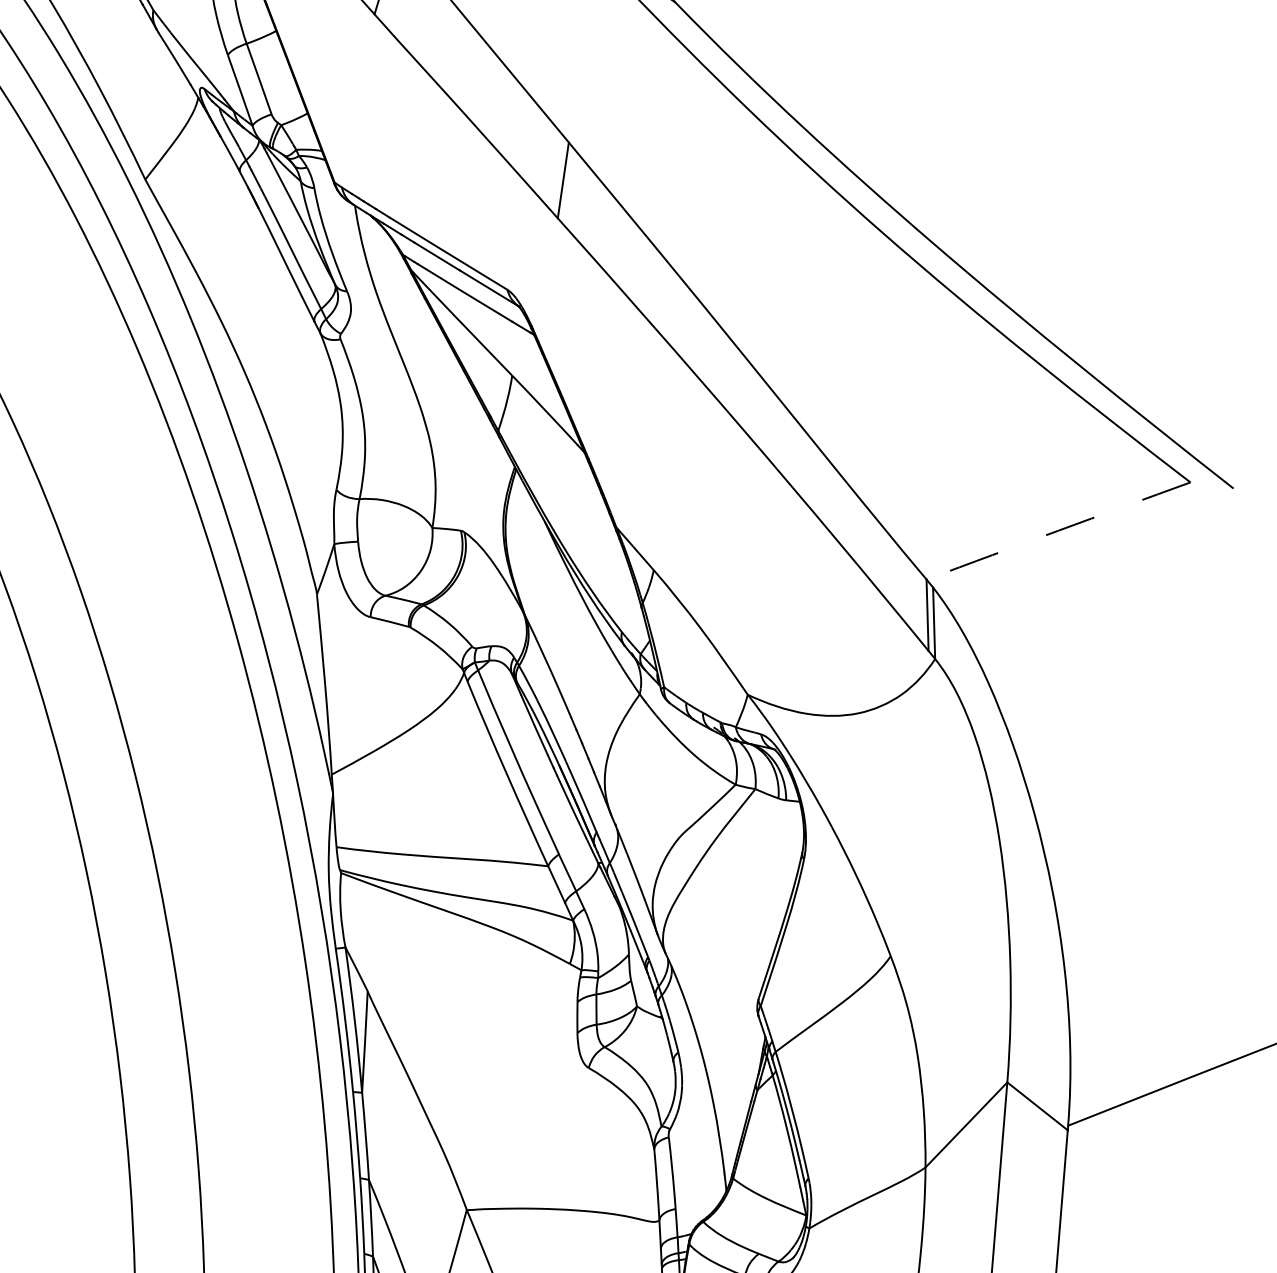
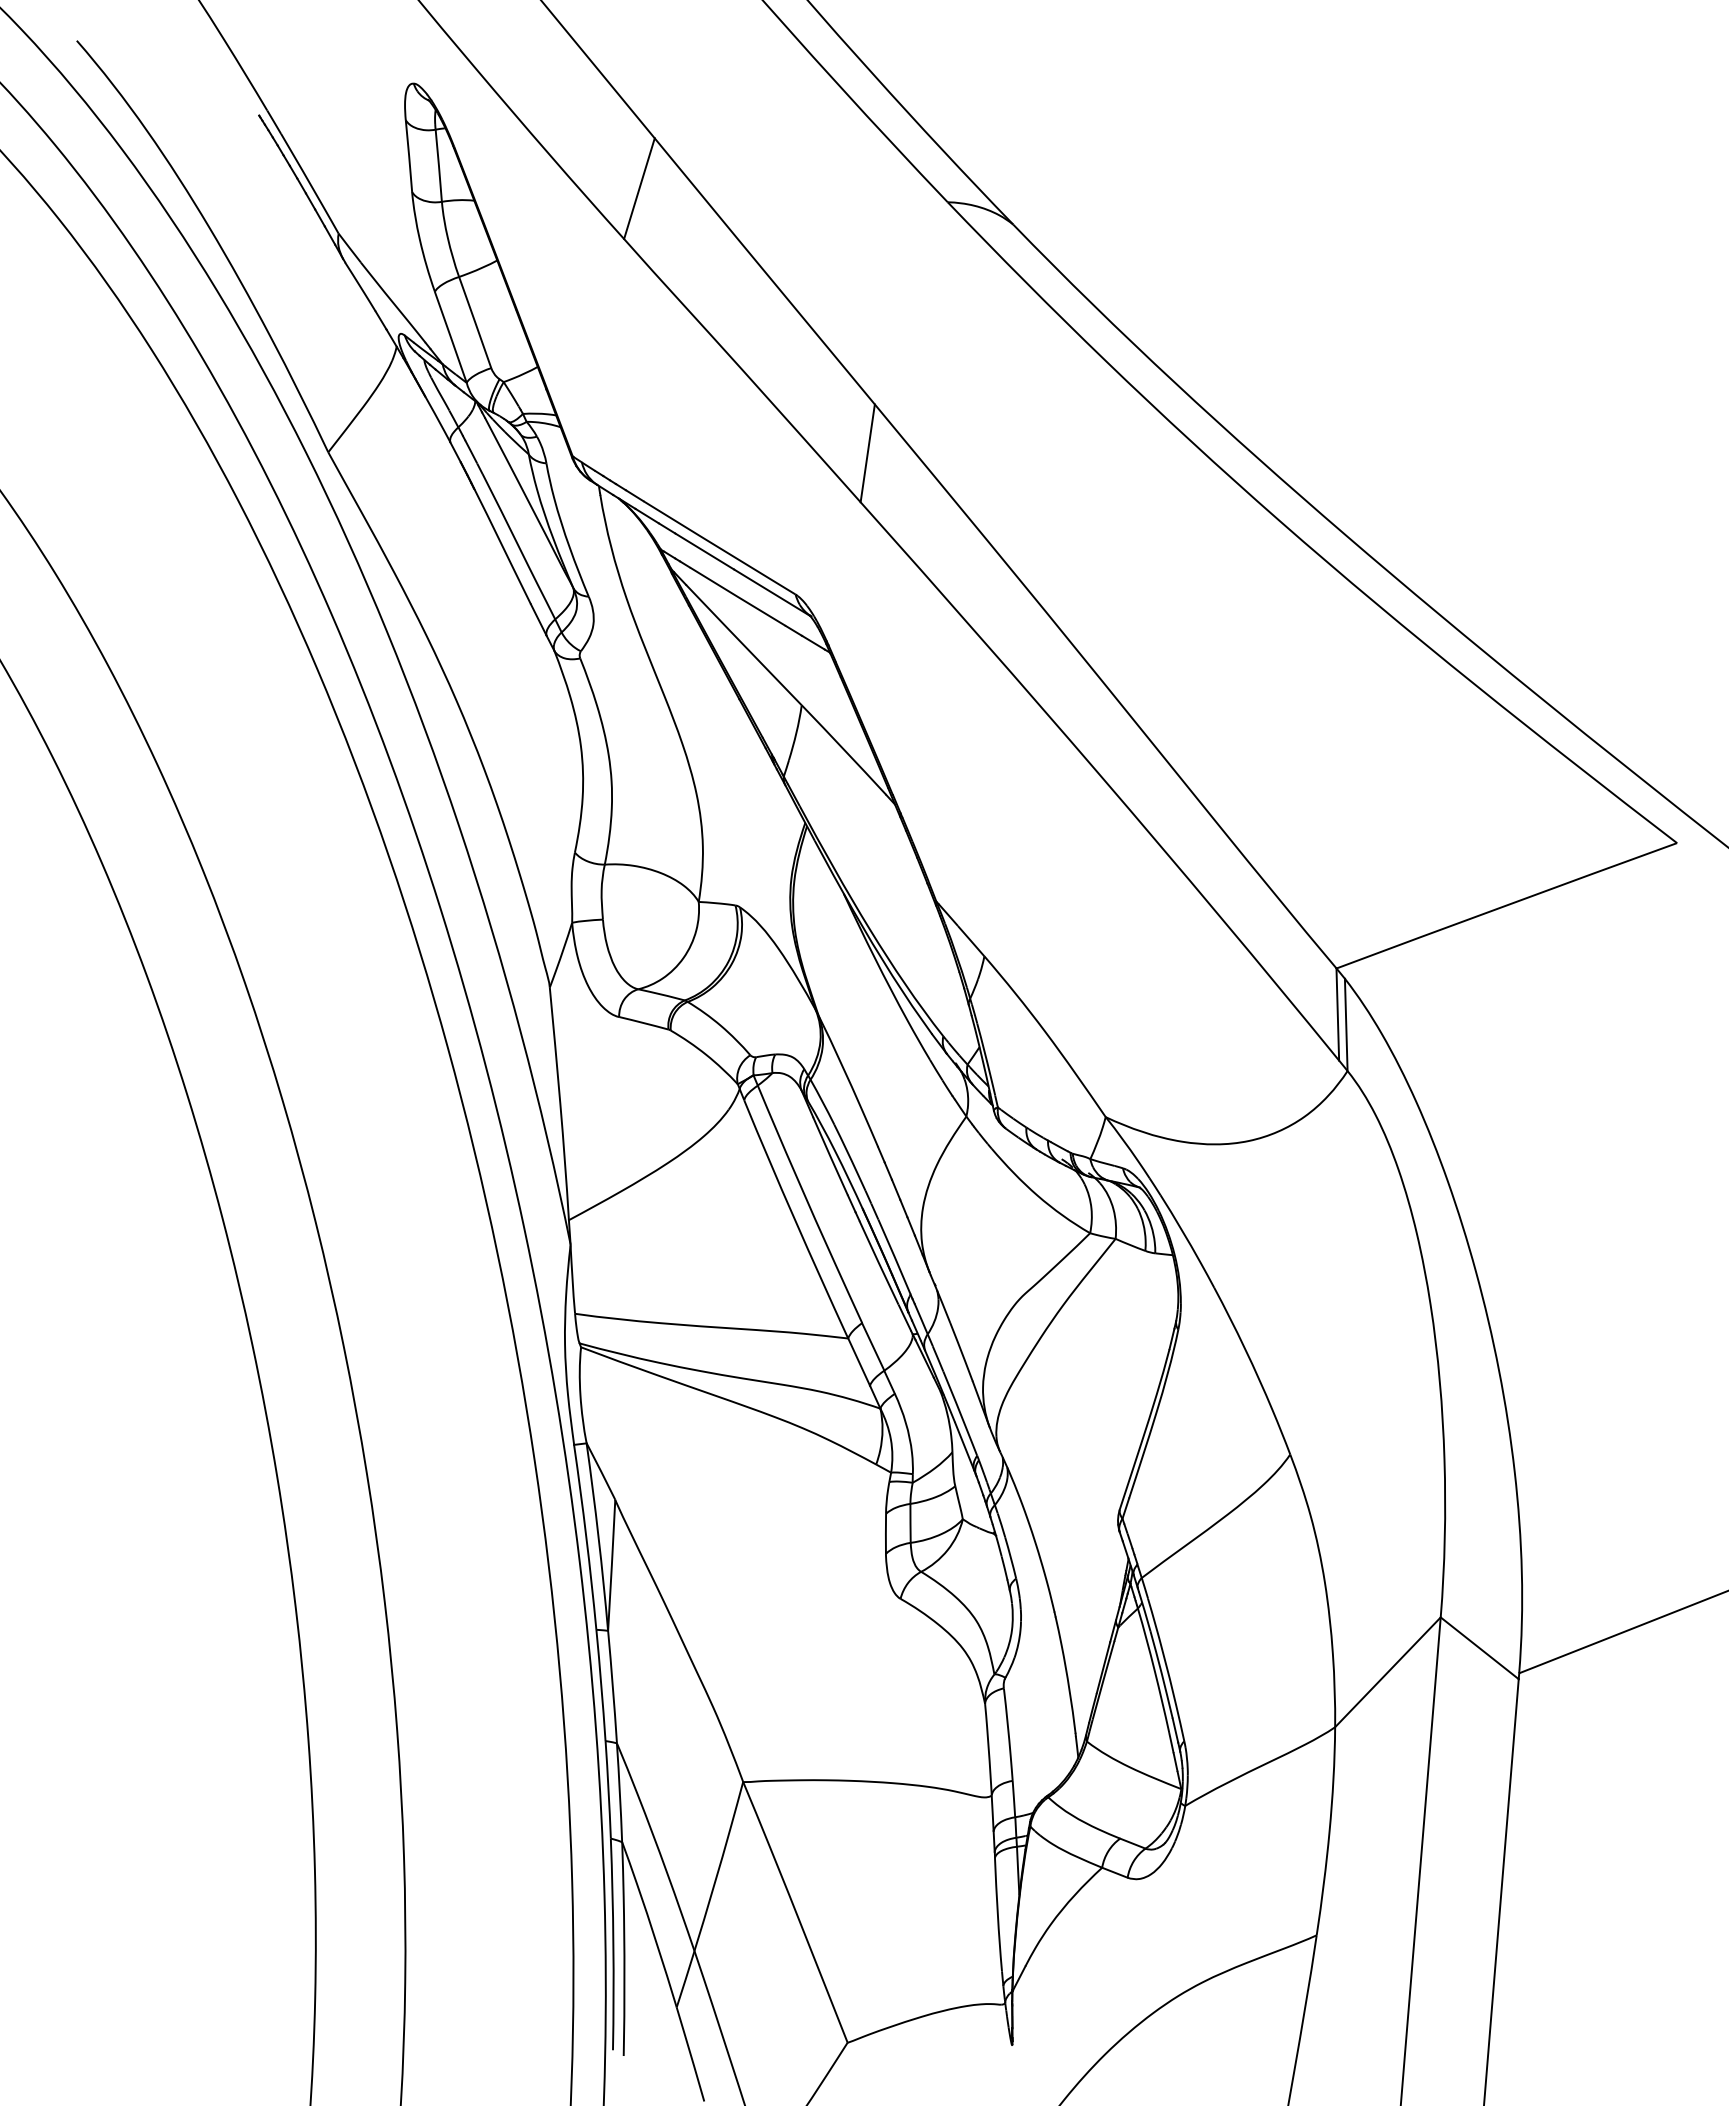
arc: (1058, 530) -> (1506, 905), dashed -> solid

